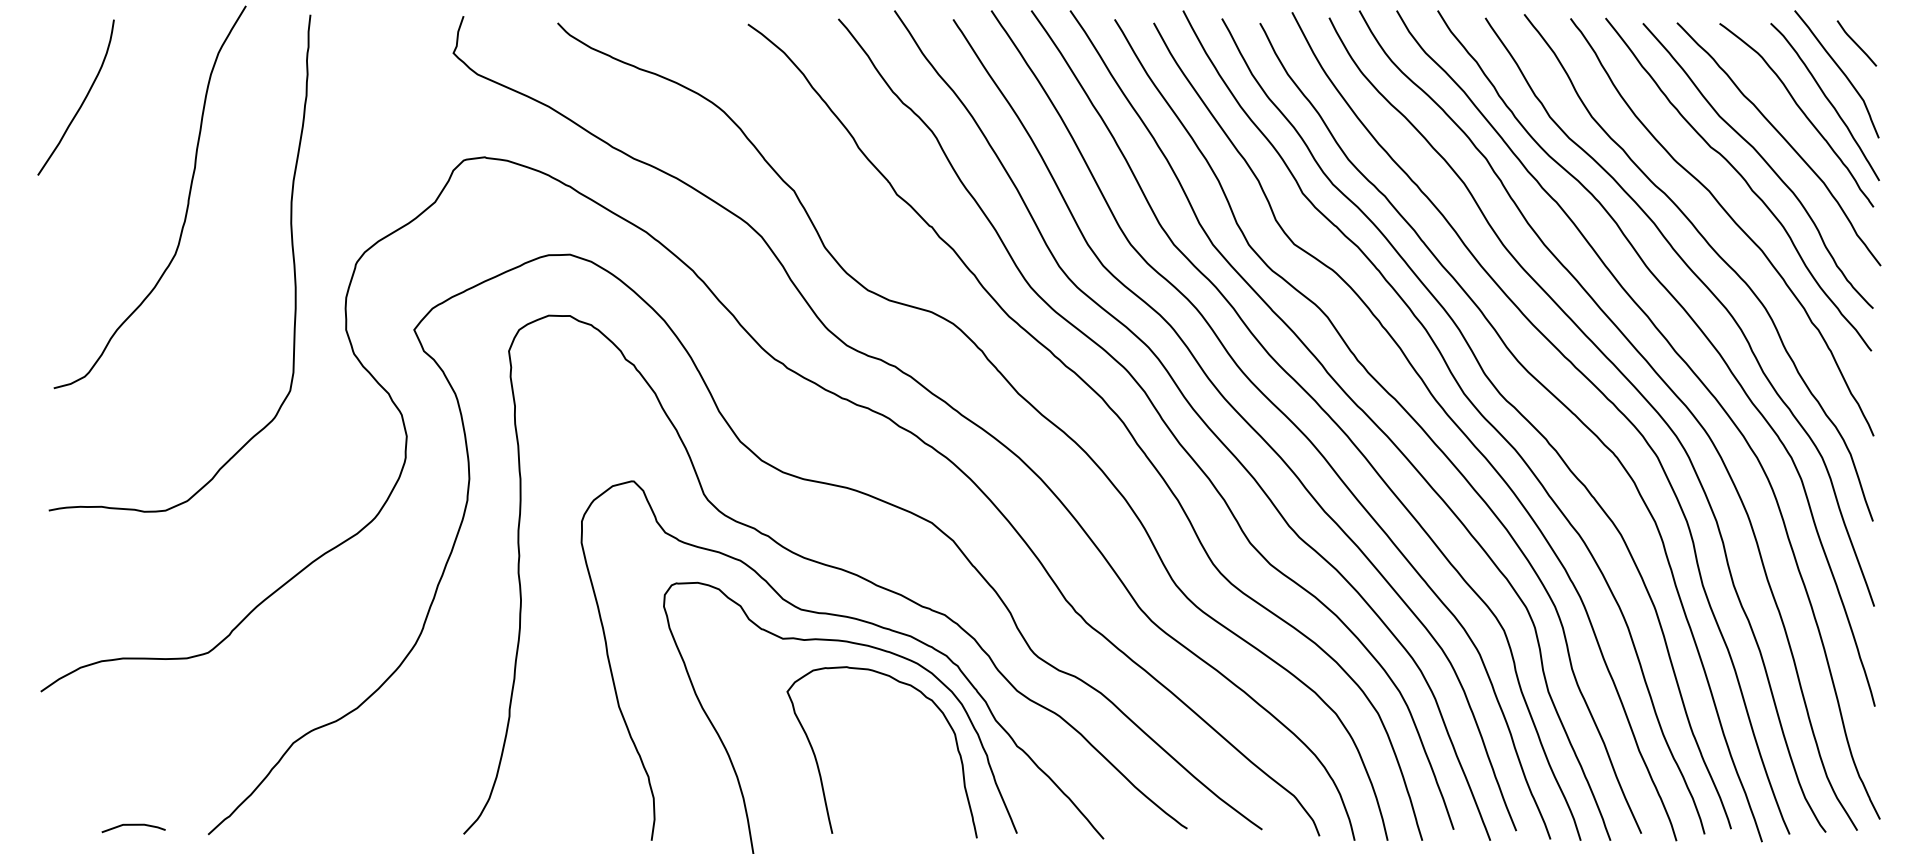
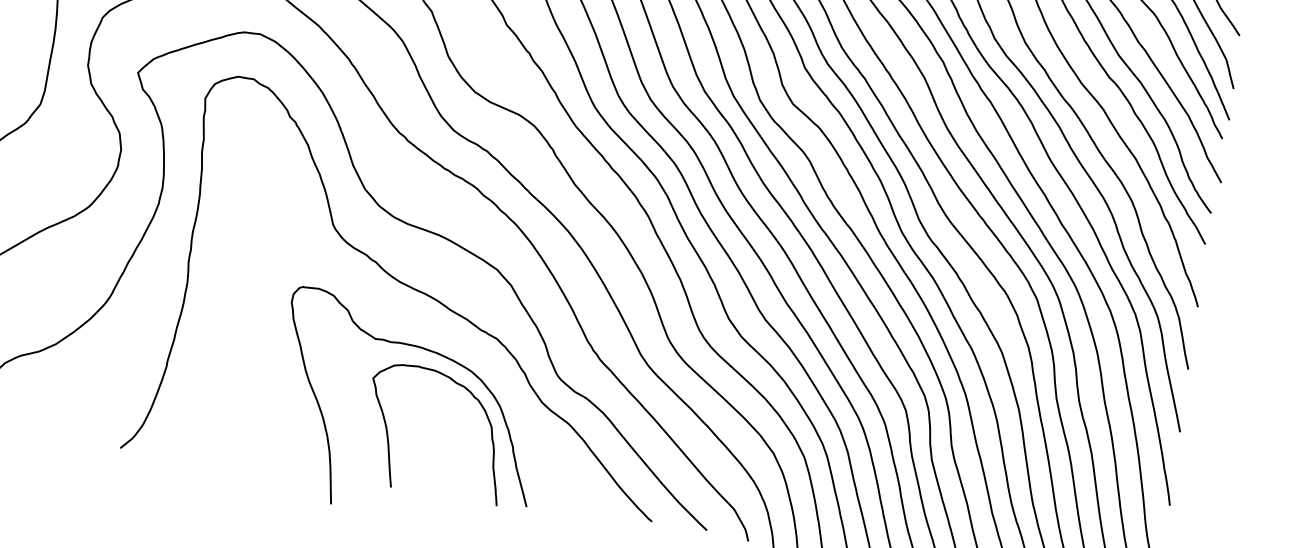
curve: (848, 618) -> (425, 331), removed

